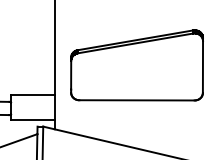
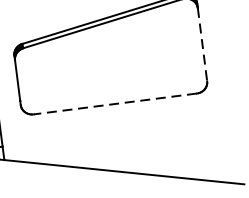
line: (202, 66) -> (201, 44), solid -> dashed
line: (137, 100) -> (116, 104), solid -> dashed

